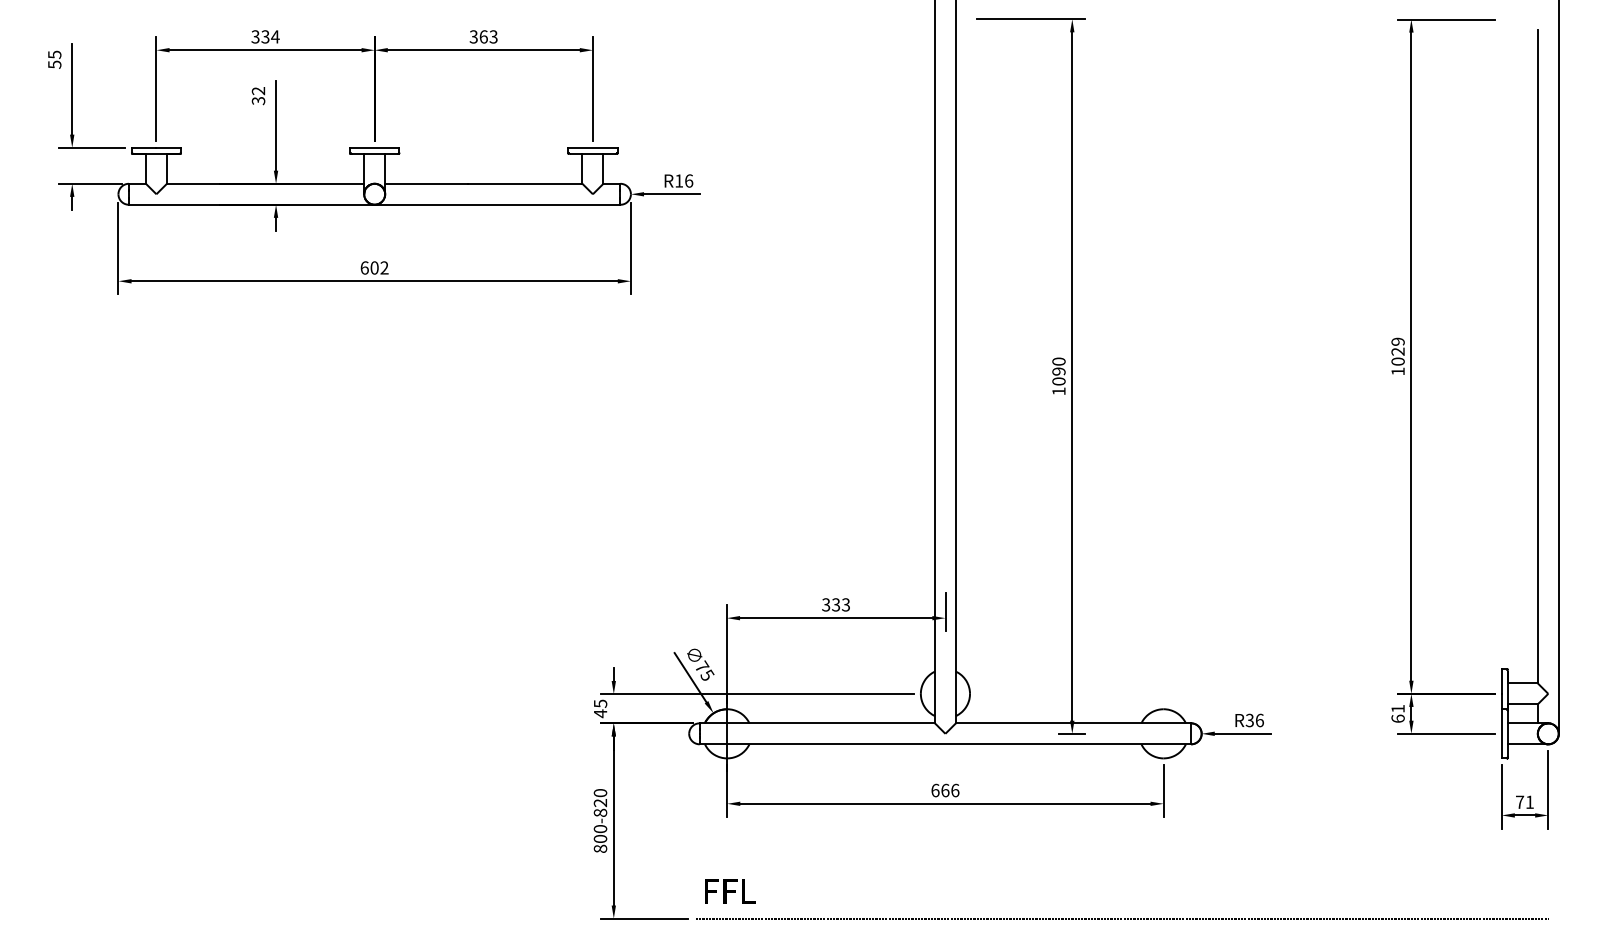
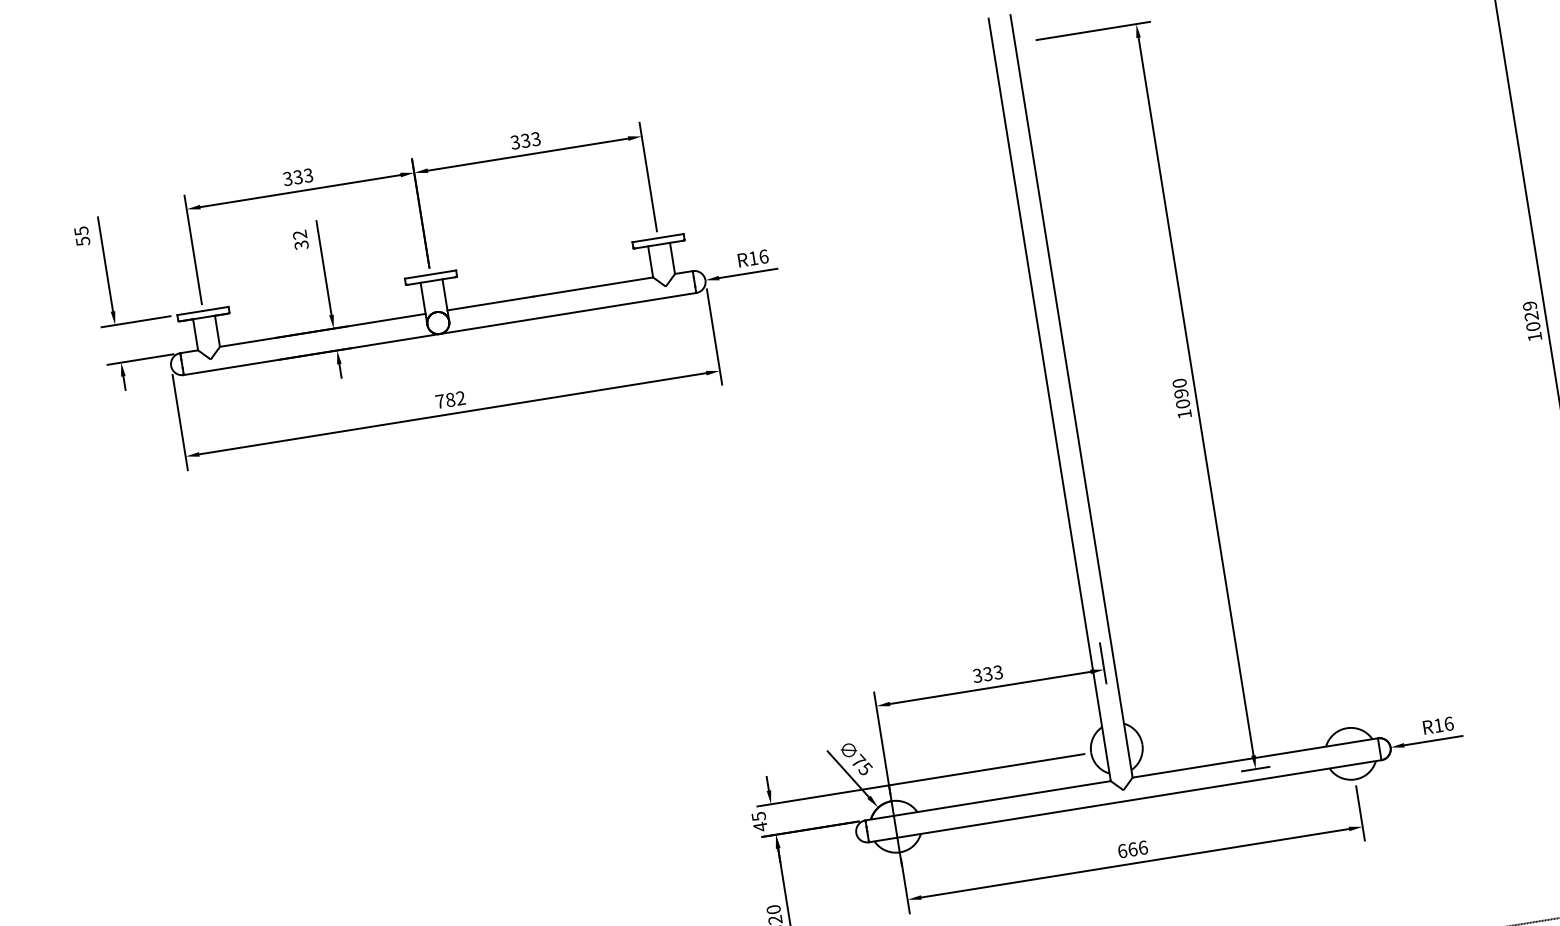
text: (275, 36) -> (308, 175), 334 -> 333
text: (483, 36) -> (525, 140), 363 -> 333
text: (369, 267) -> (445, 400), 602 -> 782
text: (1249, 720) -> (1438, 725), R36 -> R16

